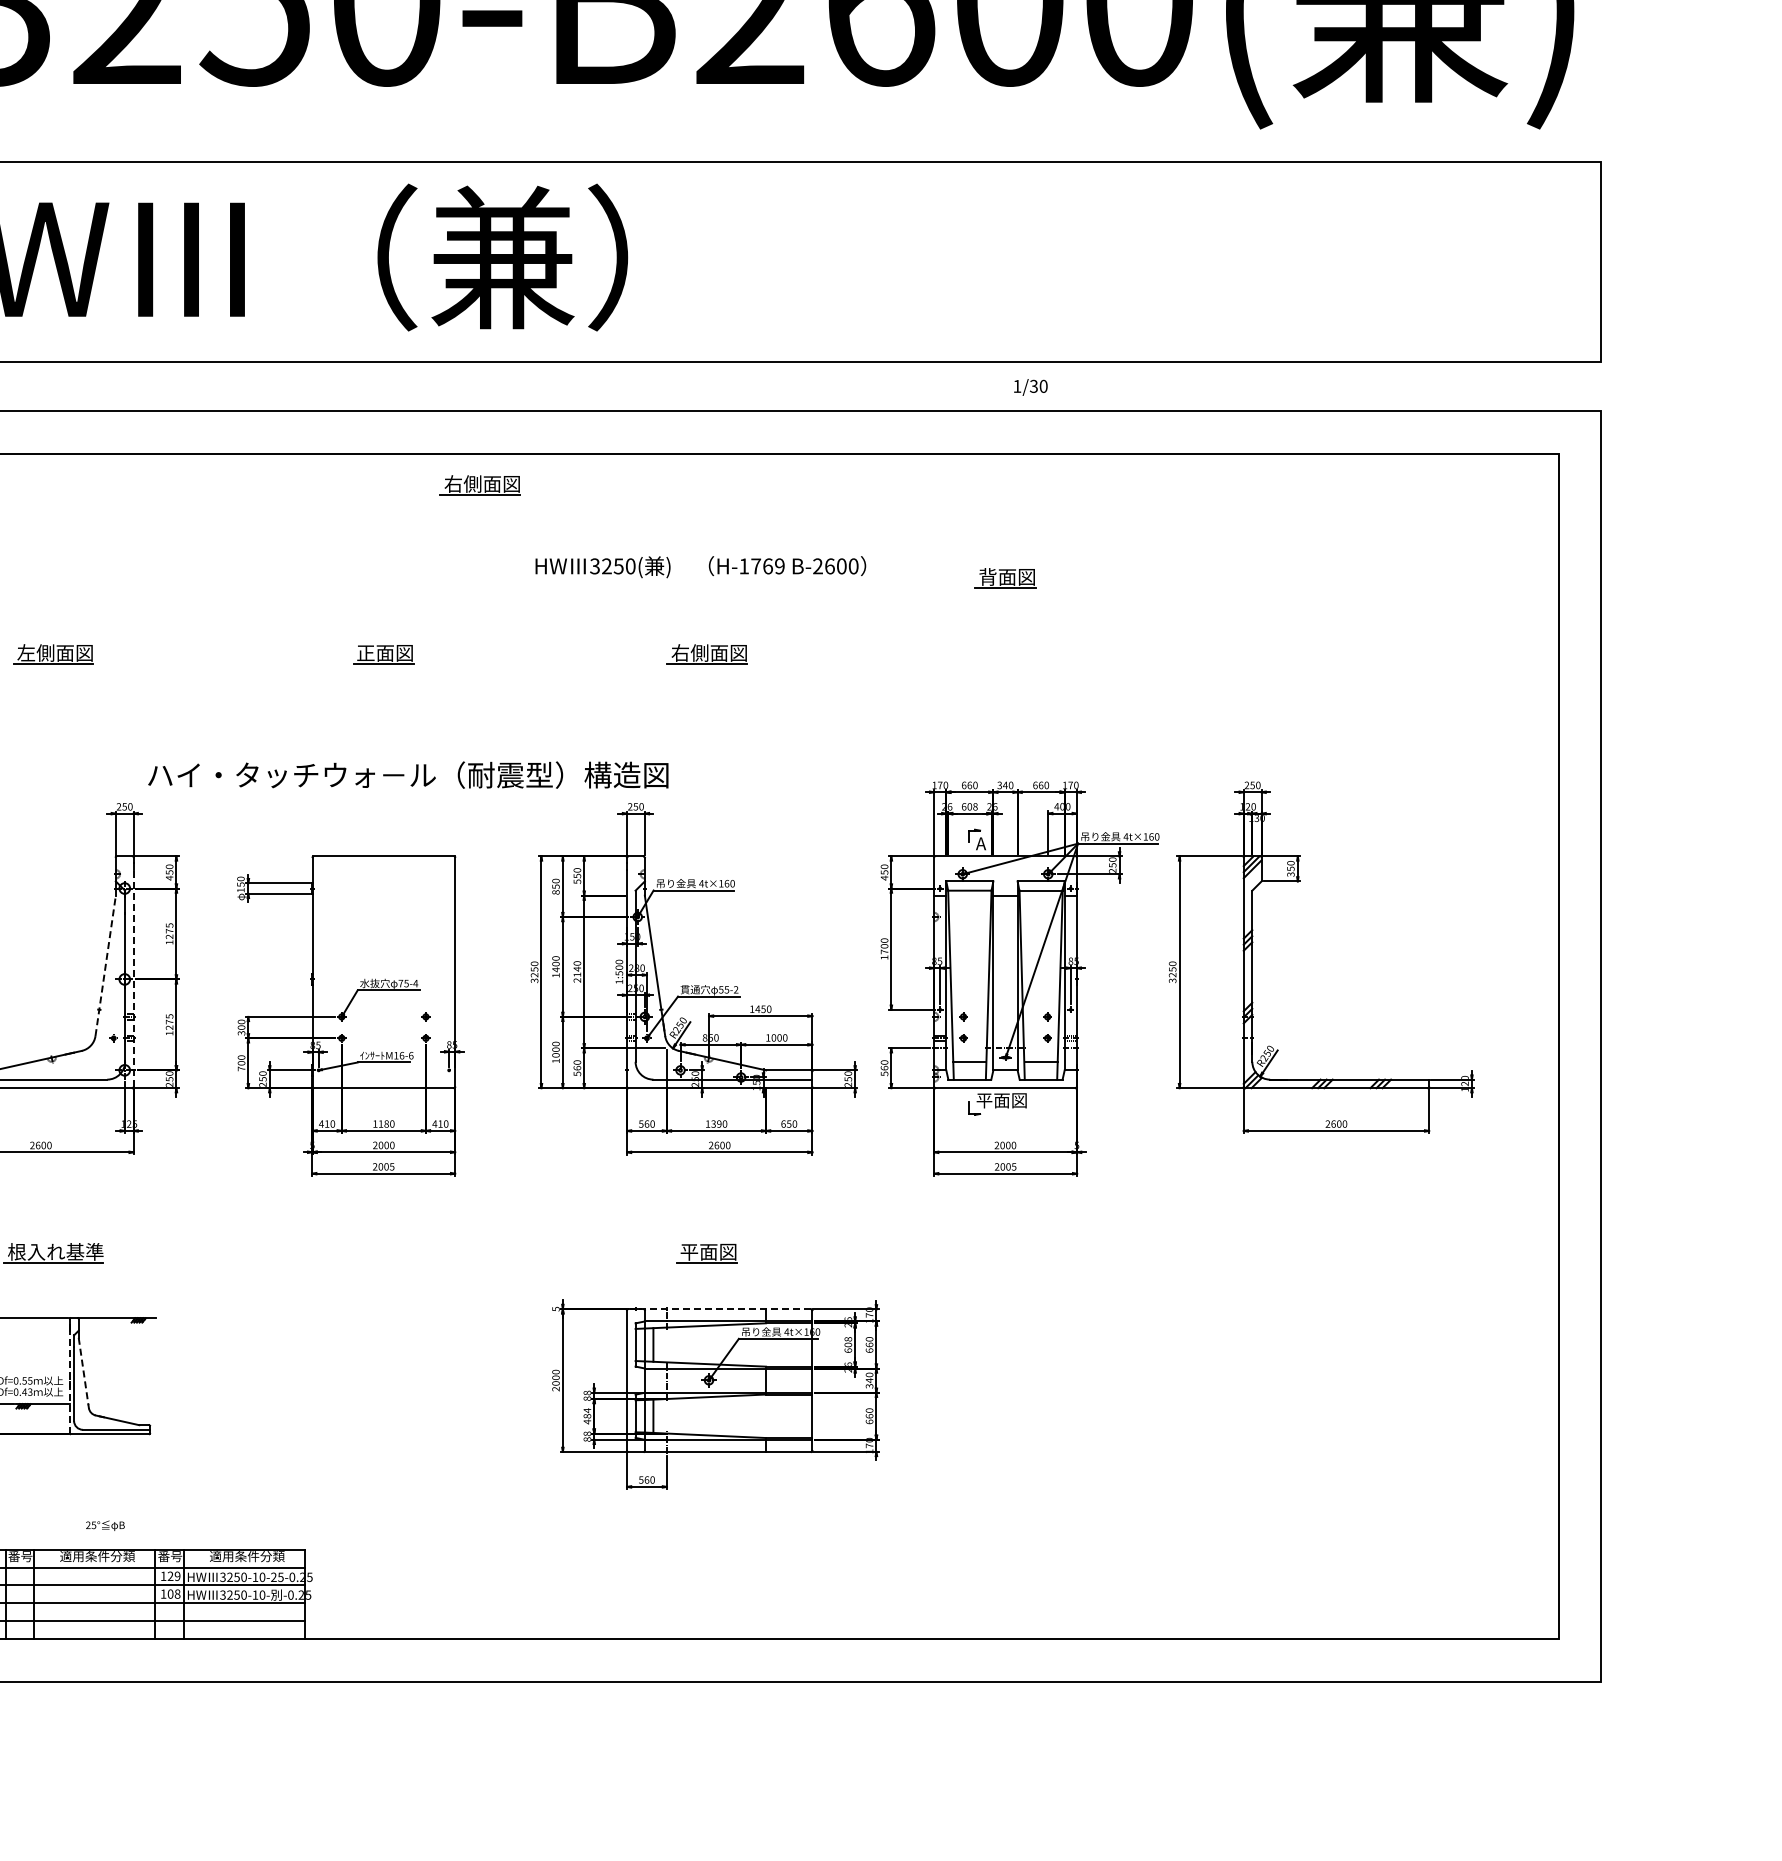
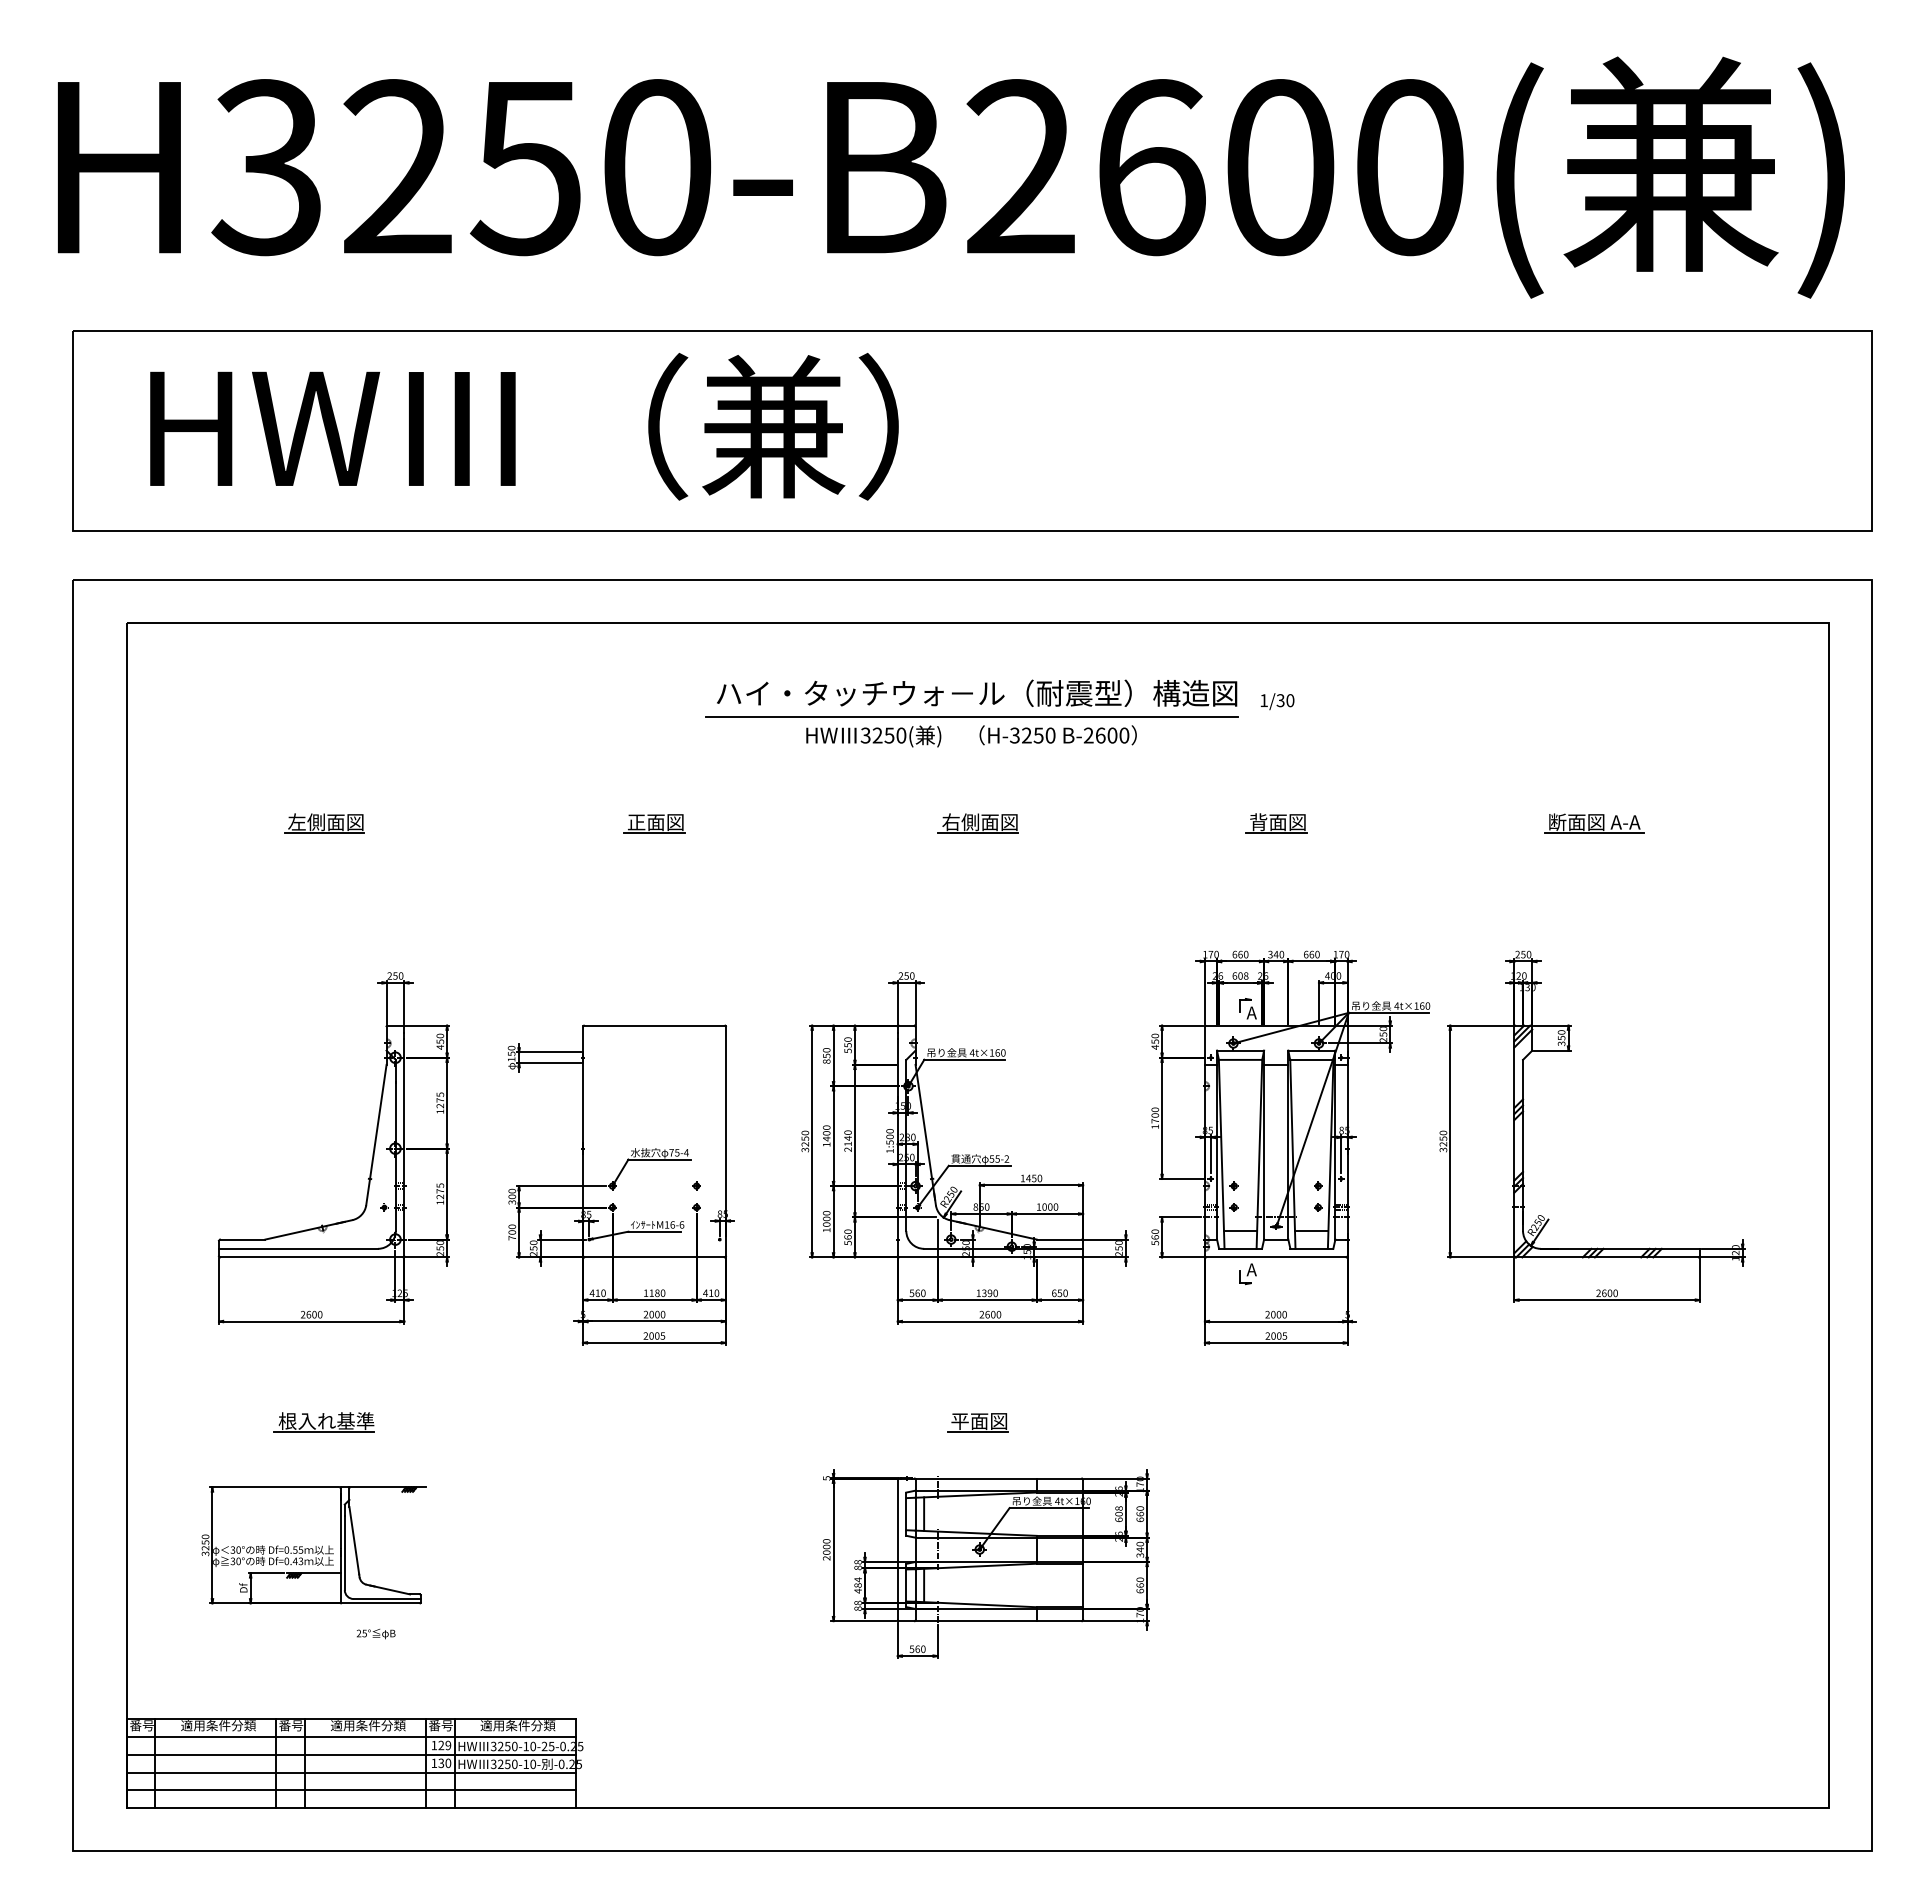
text: (1030, 387) -> (1277, 701), moved
part: (479, 485) -> (750, 654), removed
line: (701, 547) -> (972, 716), added
text: (761, 566) -> (1032, 735), H-1769 -> H-3250
part: (1005, 578) -> (1276, 823), moved
part: (1323, 654) -> (1594, 823), added
text: (408, 774) -> (977, 692), moved
line: (105, 966) -> (376, 1135), dashed -> solid
line: (133, 978) -> (404, 1147), dashed -> solid
text: (1000, 1100) -> (1271, 1269), 平面図 -> A
line: (719, 1309) -> (990, 1478), dashed -> solid
line: (83, 1372) -> (354, 1541), dashed -> solid
line: (69, 1378) -> (340, 1547), dashed -> solid
text: (105, 1526) -> (376, 1634), moved
text: (173, 1593) -> (444, 1762), 108 -> 130

